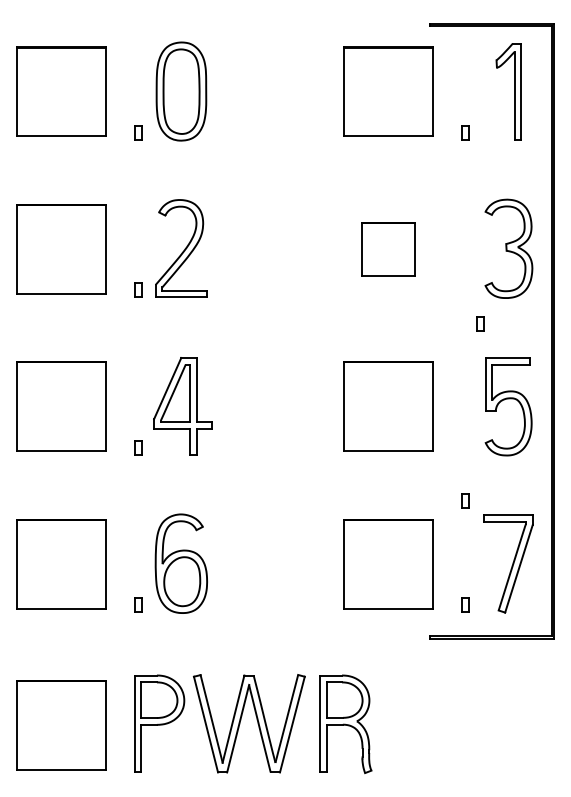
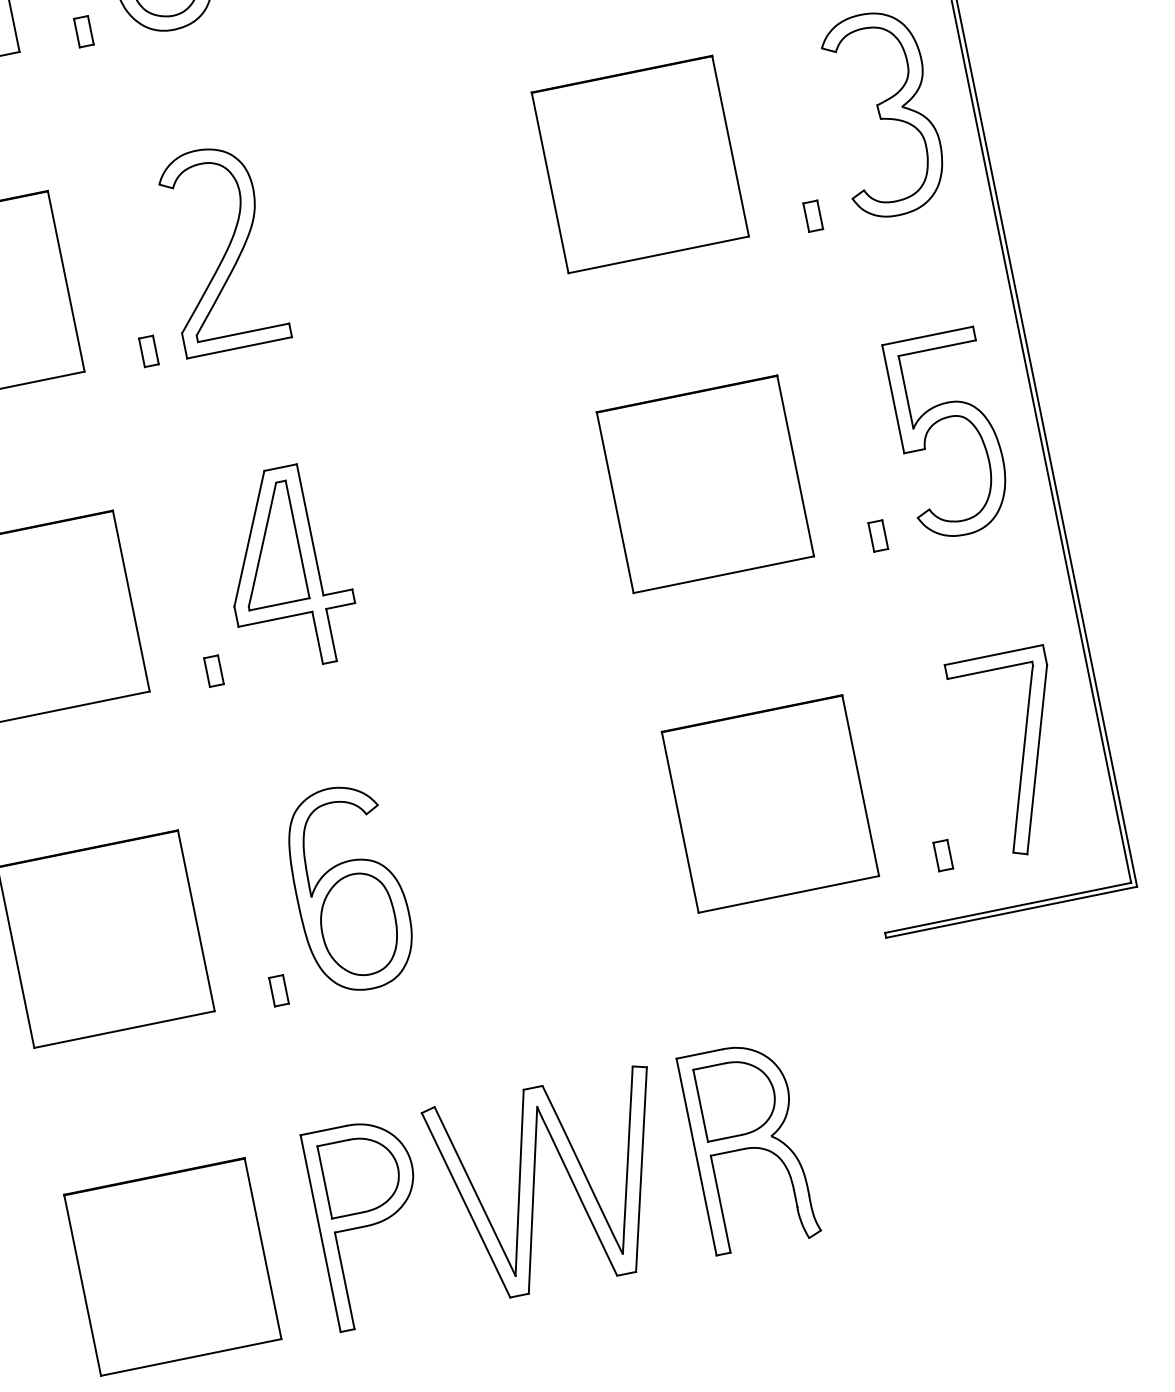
part: (388, 249) -> (640, 165), size x1.67
part: (480, 323) -> (813, 214), moved
part: (465, 500) -> (878, 535), moved

